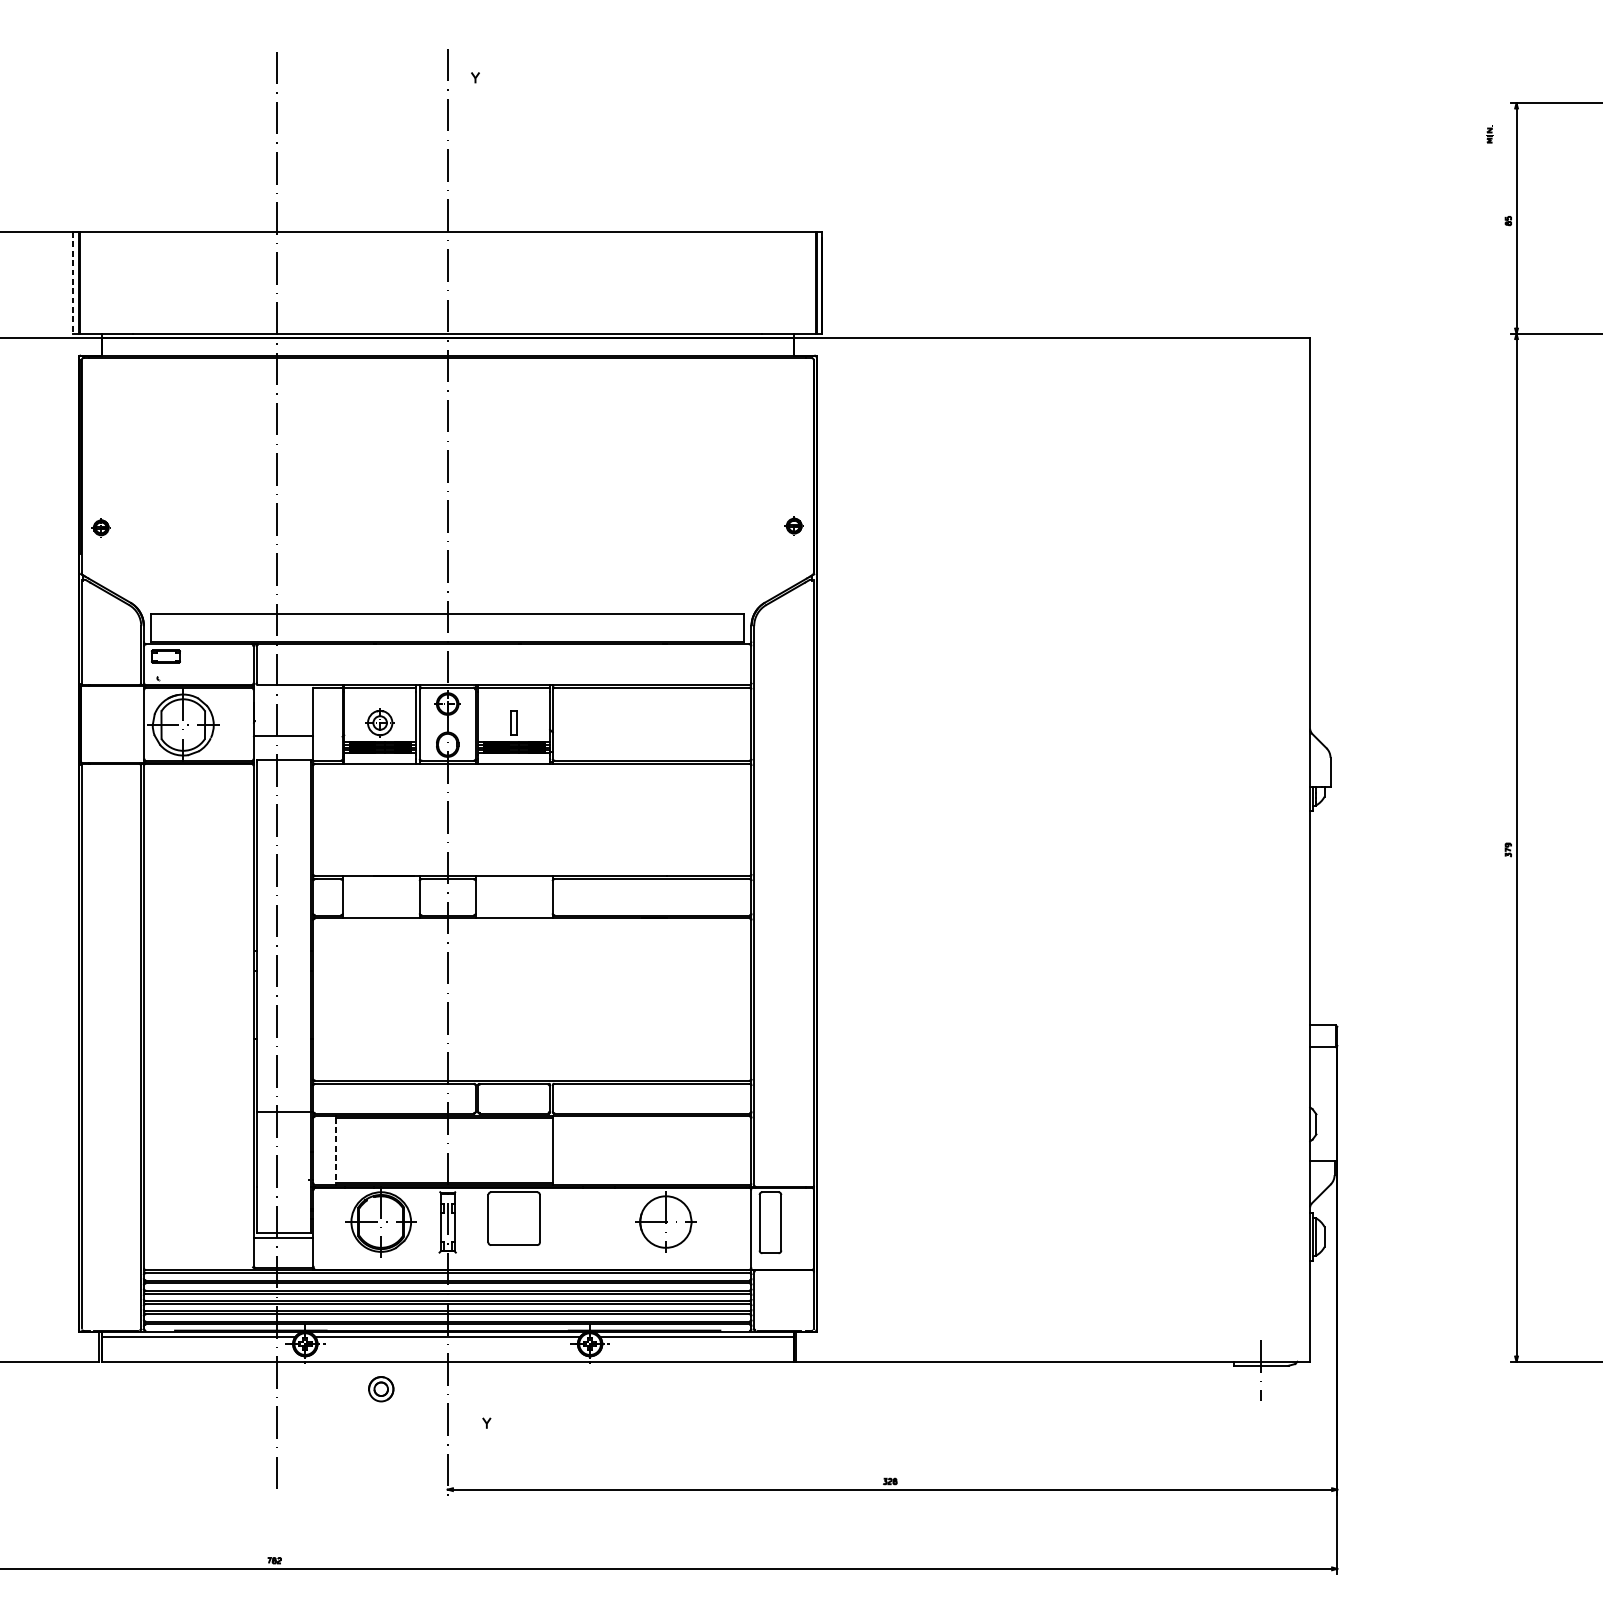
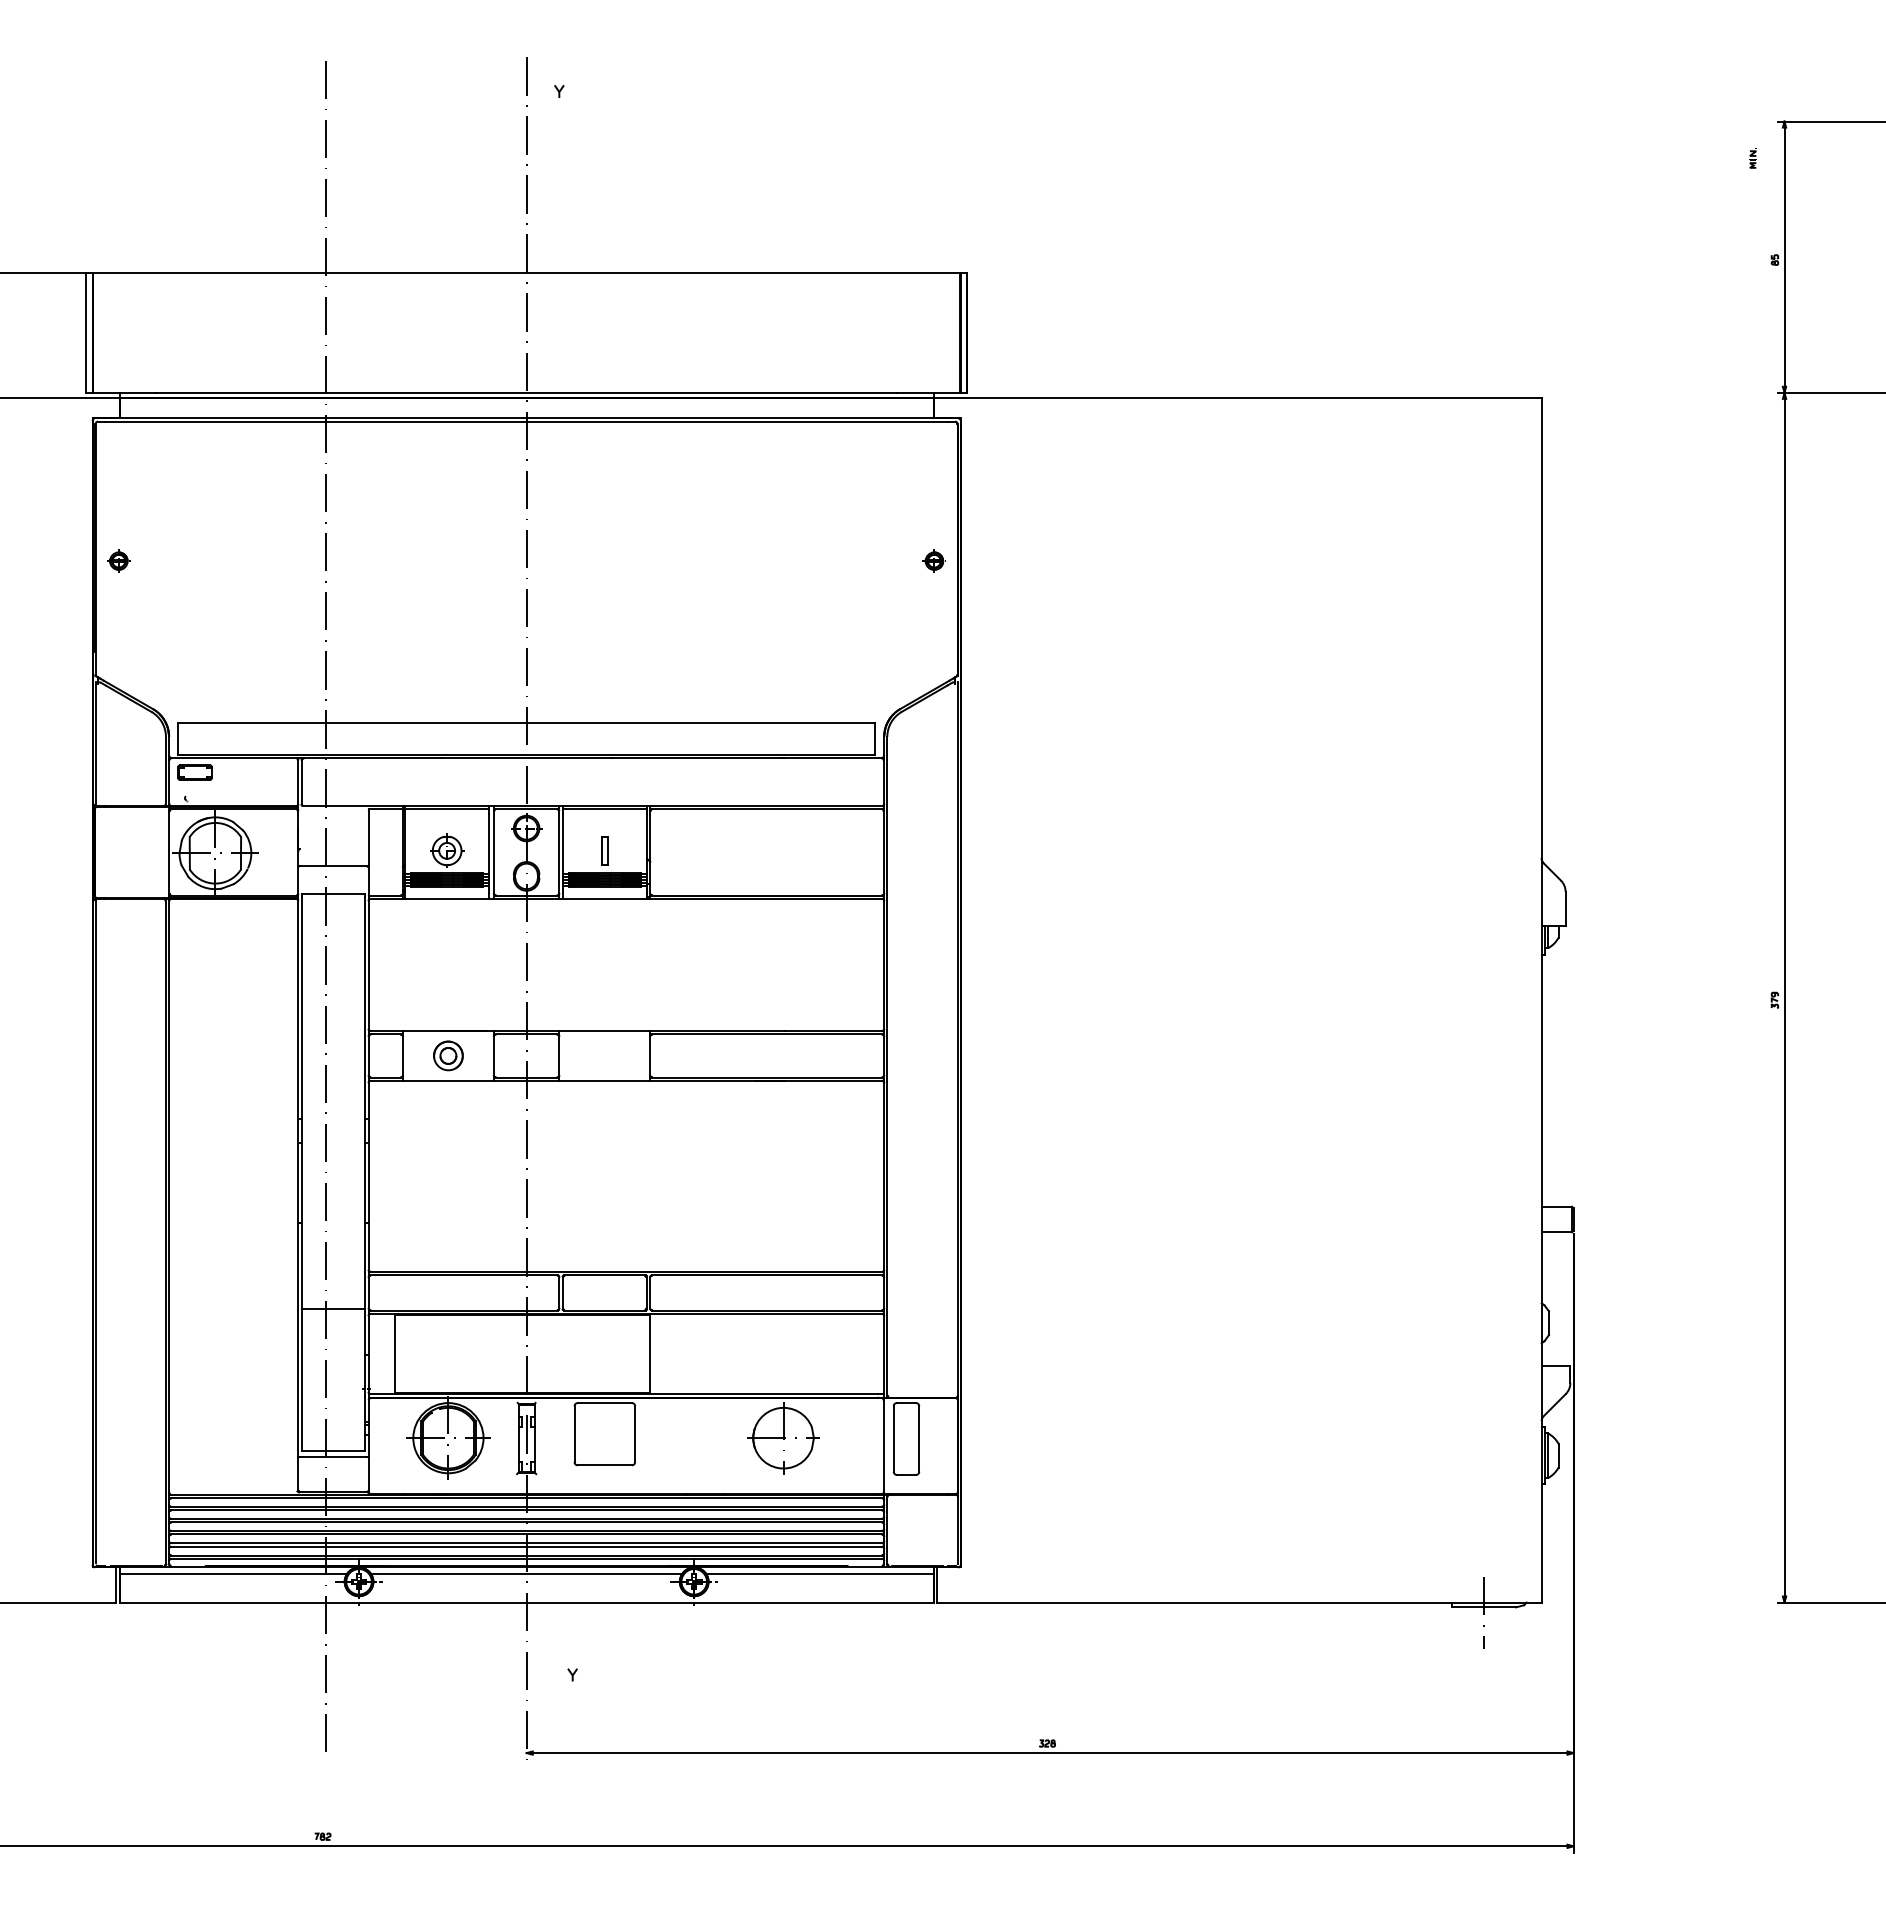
line: (73, 282) -> (86, 332), dashed -> solid
part: (793, 525) -> (933, 560), moved
part: (100, 527) -> (118, 560), moved
line: (335, 1150) -> (394, 1354), dashed -> solid
part: (381, 1388) -> (448, 1055), moved

